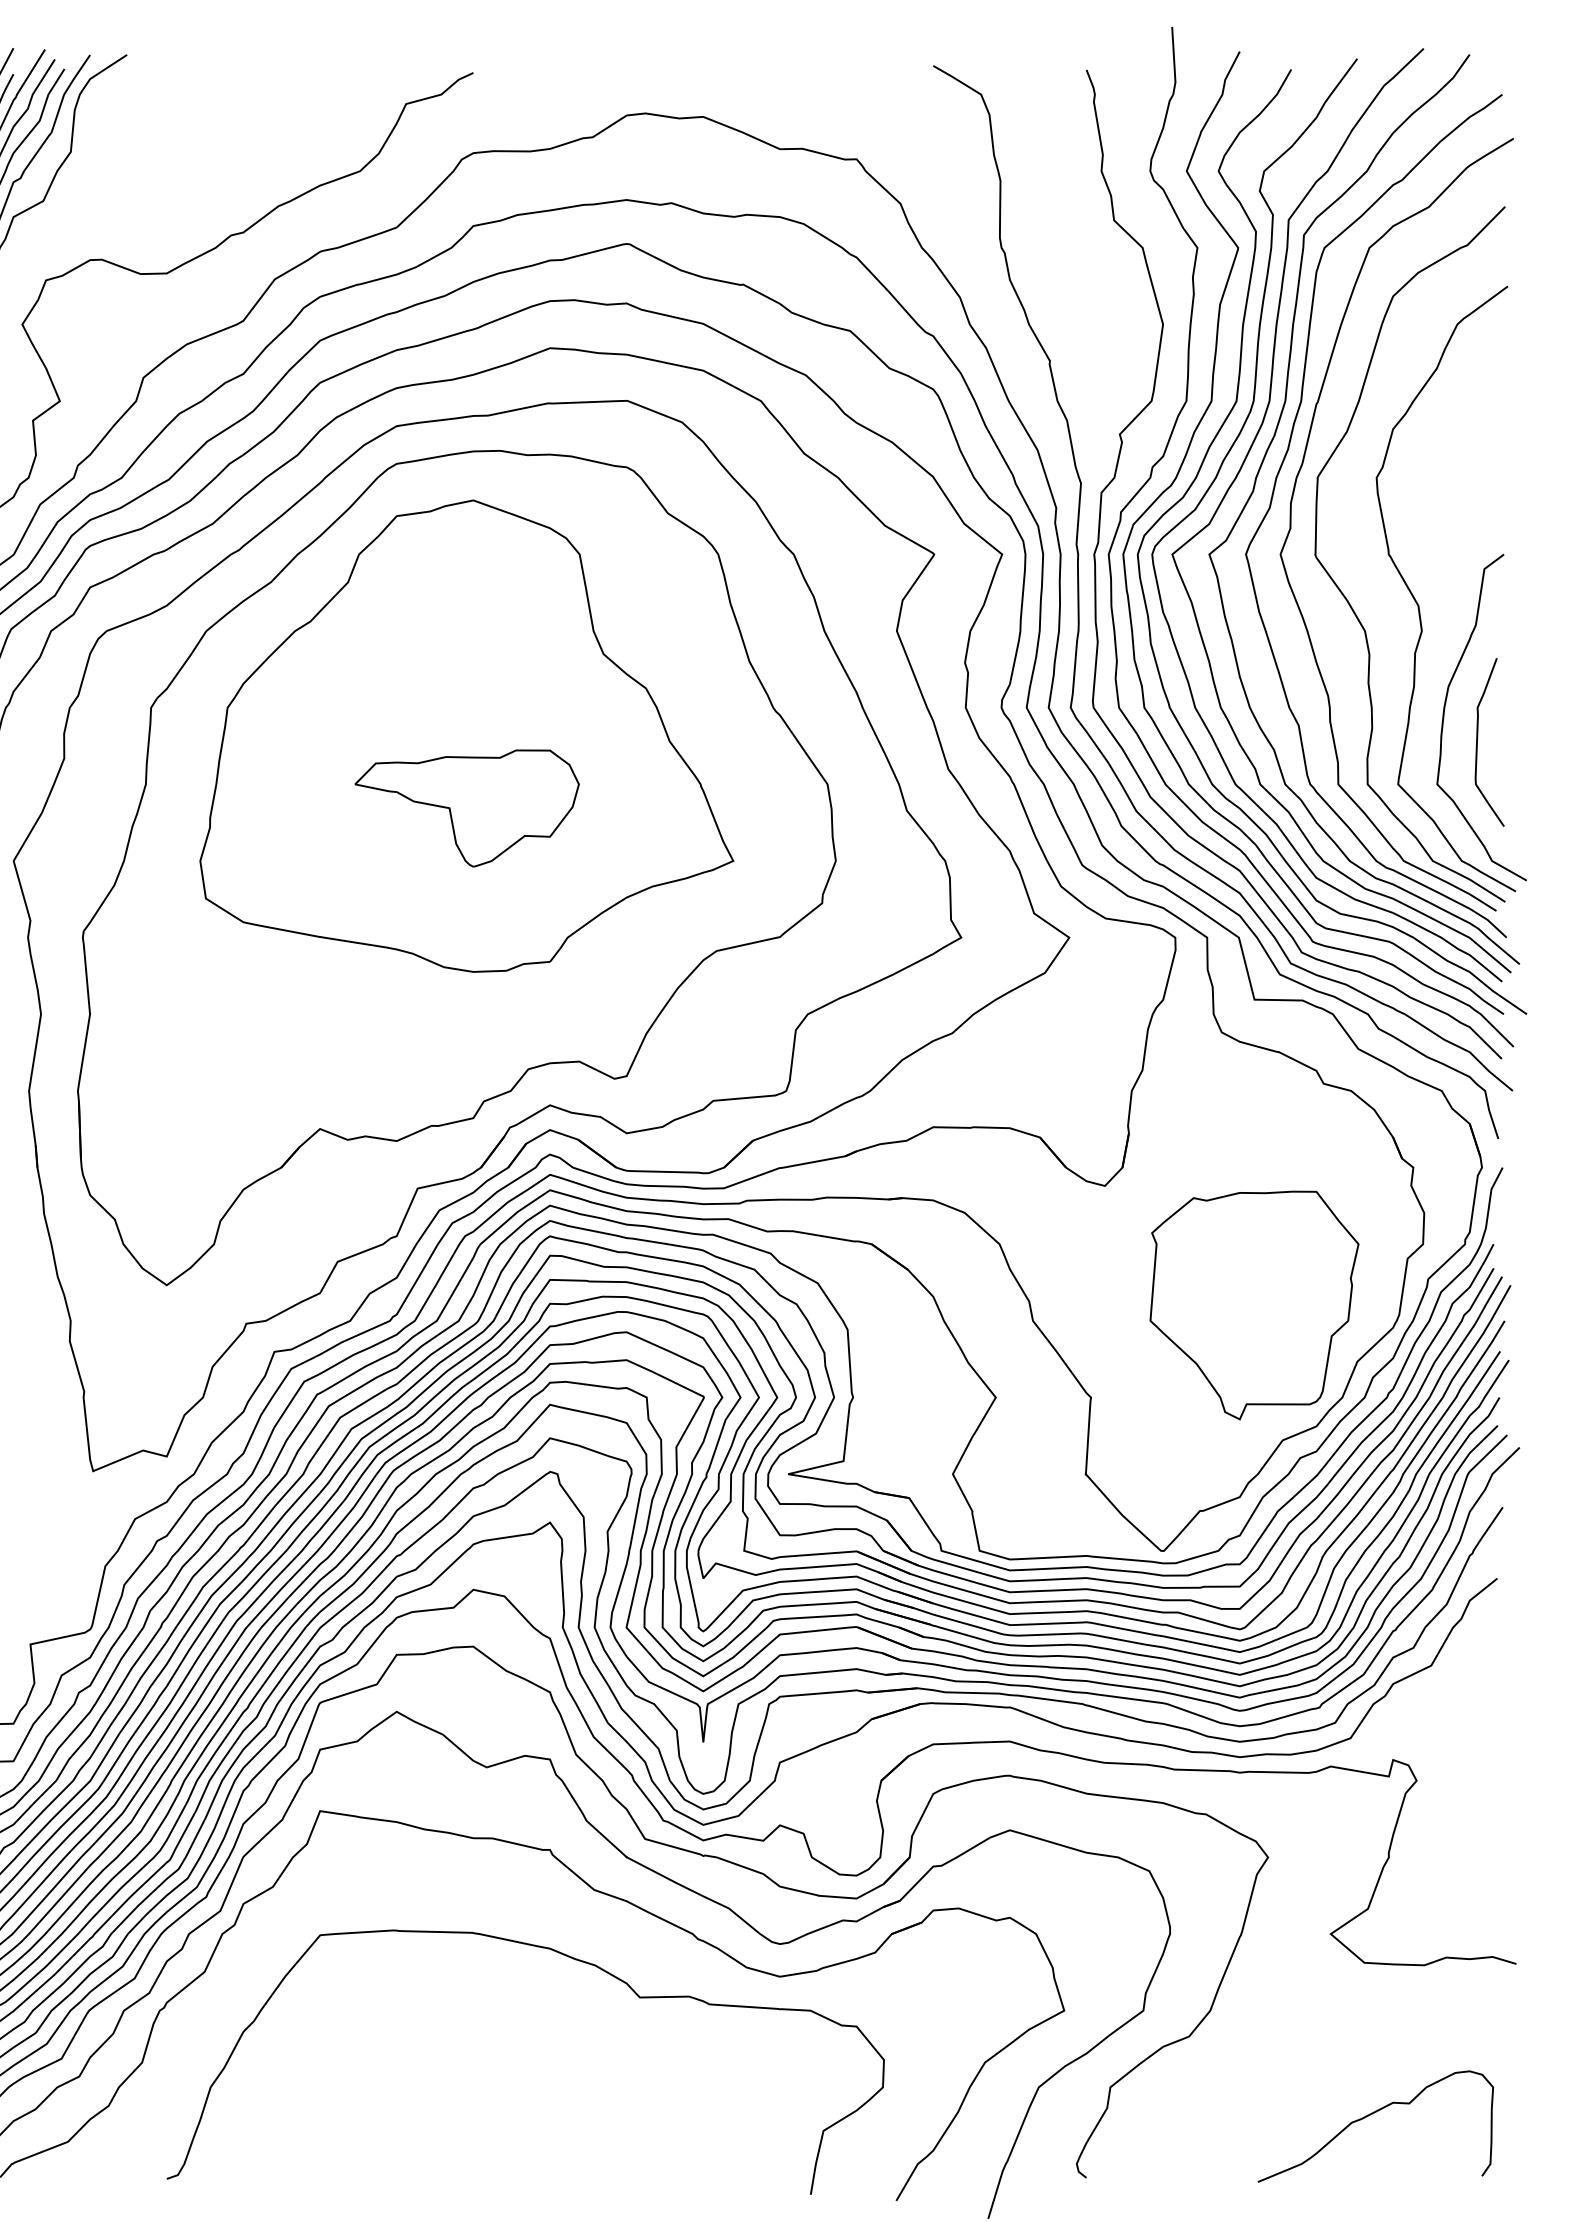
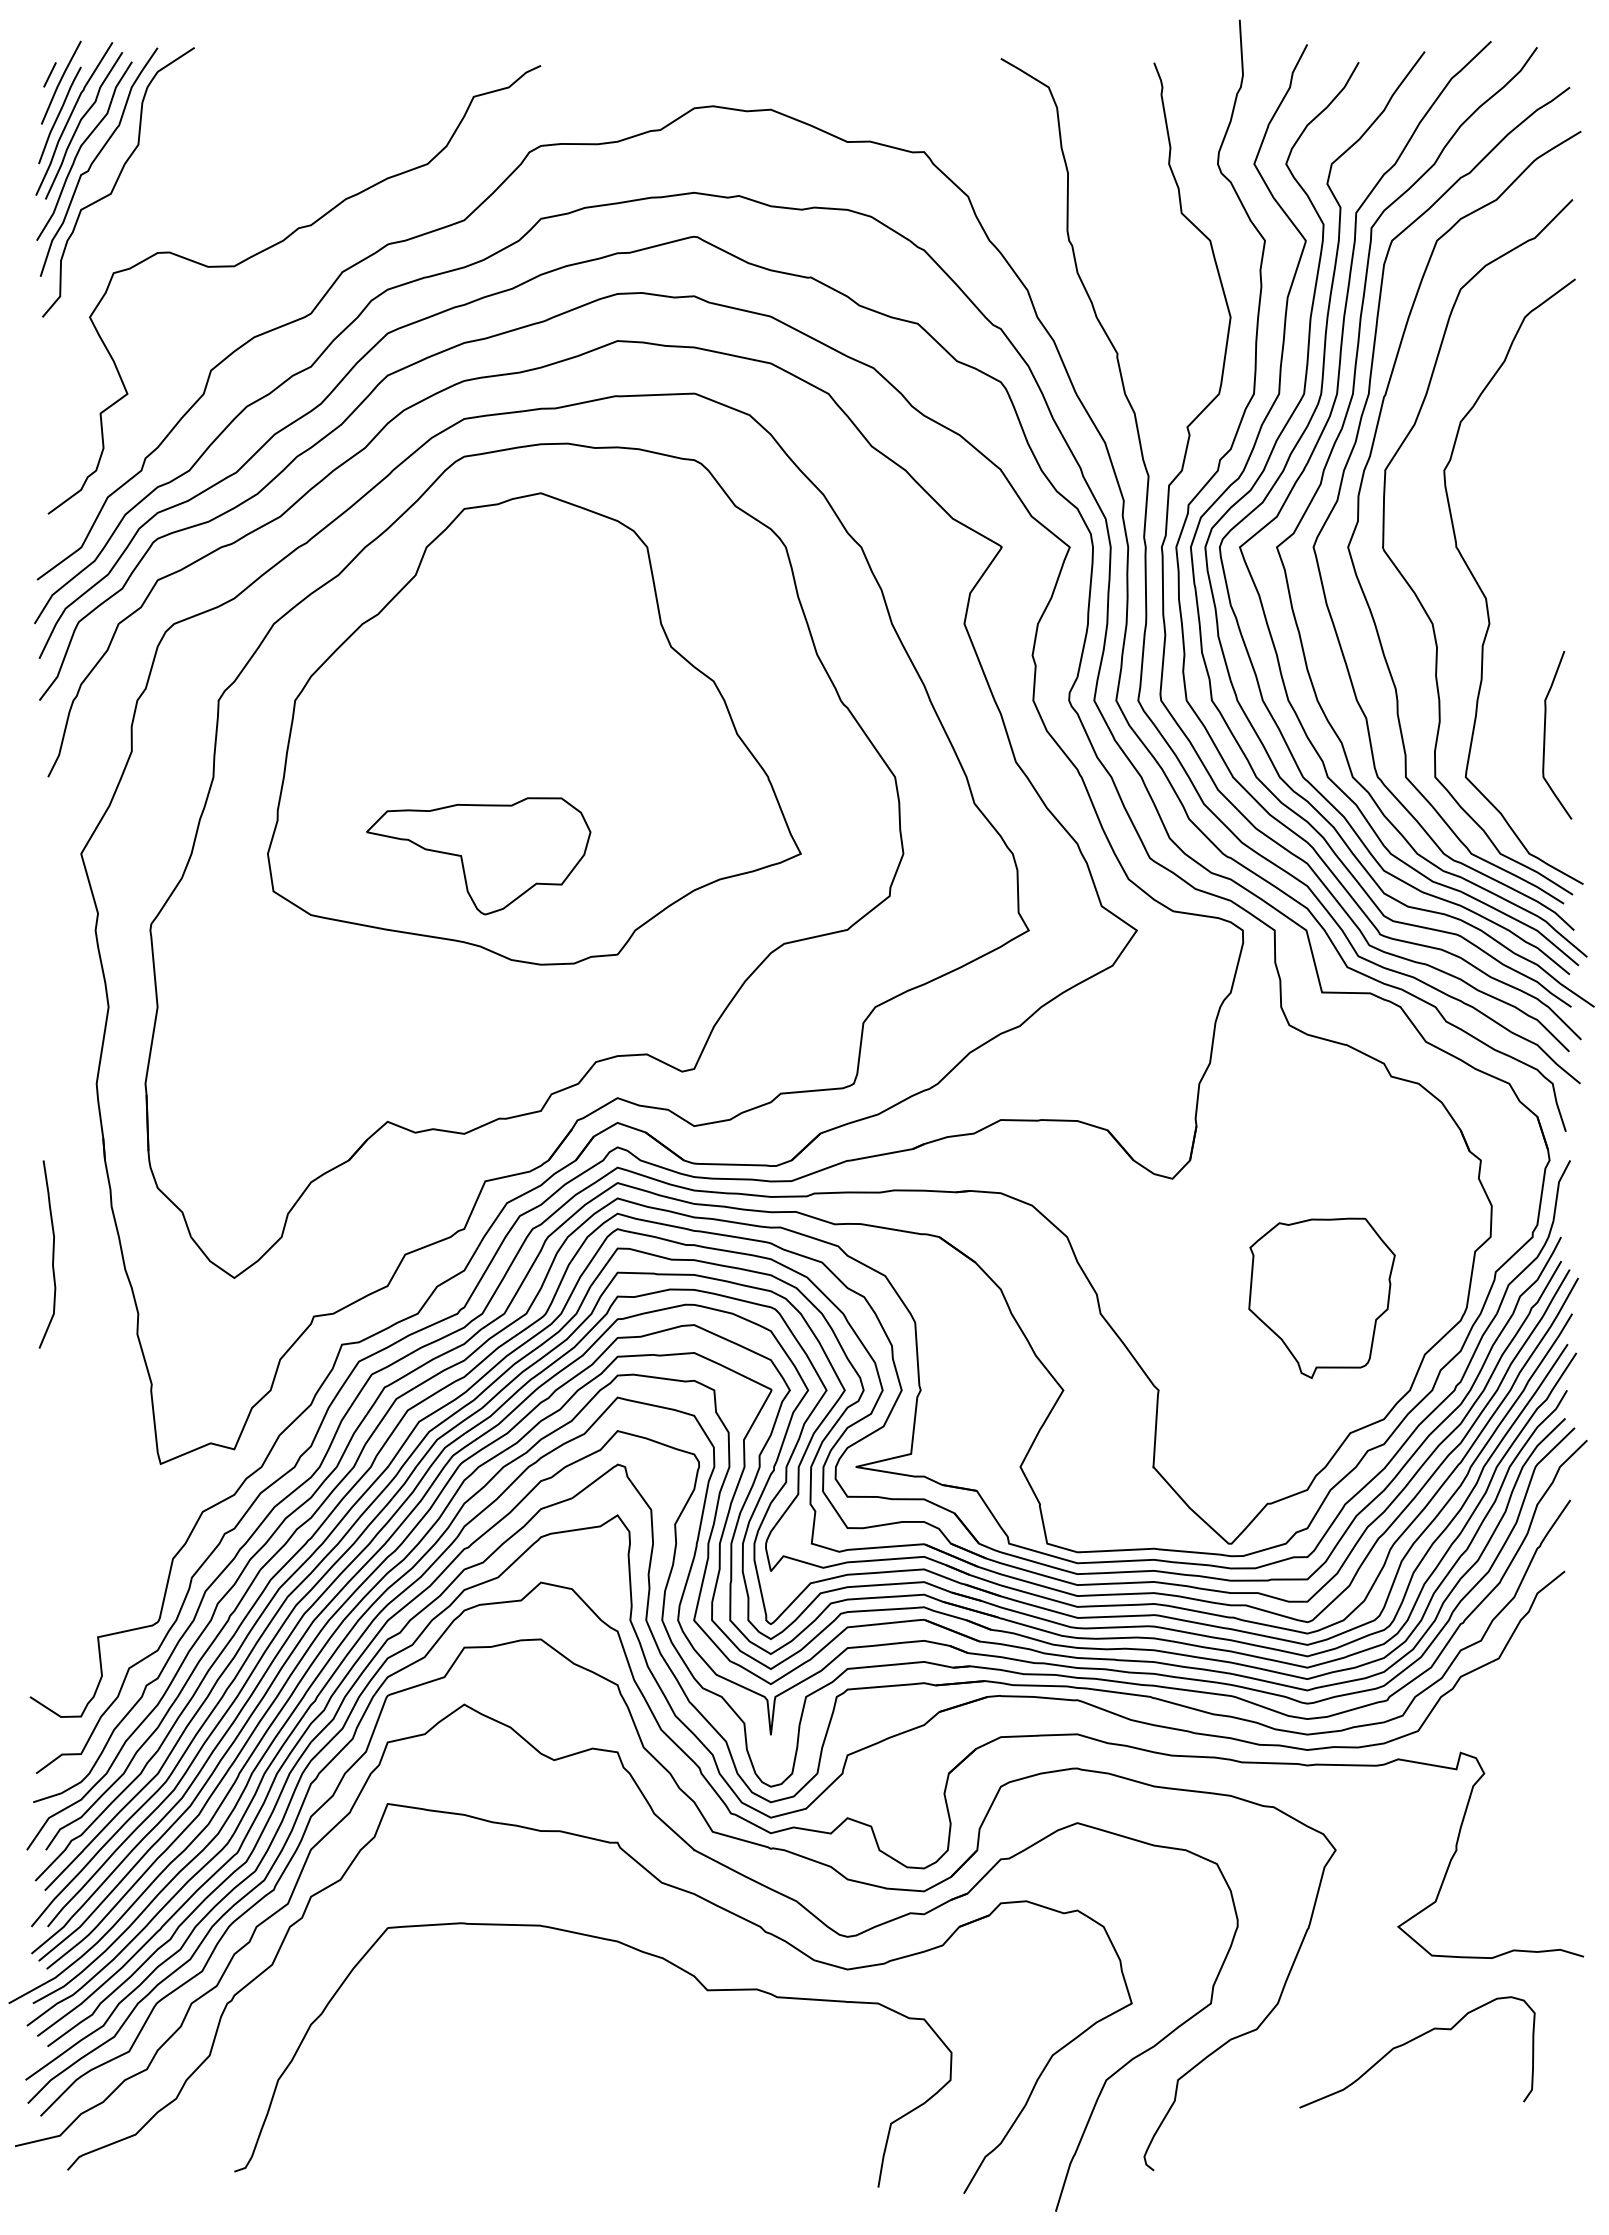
curve: (1444, 714) -> (1512, 707), removed
part: (466, 808) -> (478, 856), moved
part: (1253, 1305) -> (1321, 1298), size x0.7
curve: (1368, 2116) -> (1410, 2042), moved

